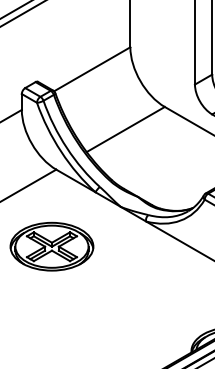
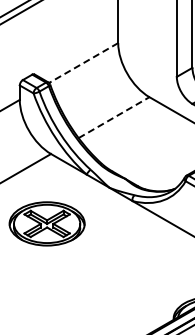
line: (92, 69) -> (83, 63), solid -> dashed
line: (126, 129) -> (114, 117), solid -> dashed

